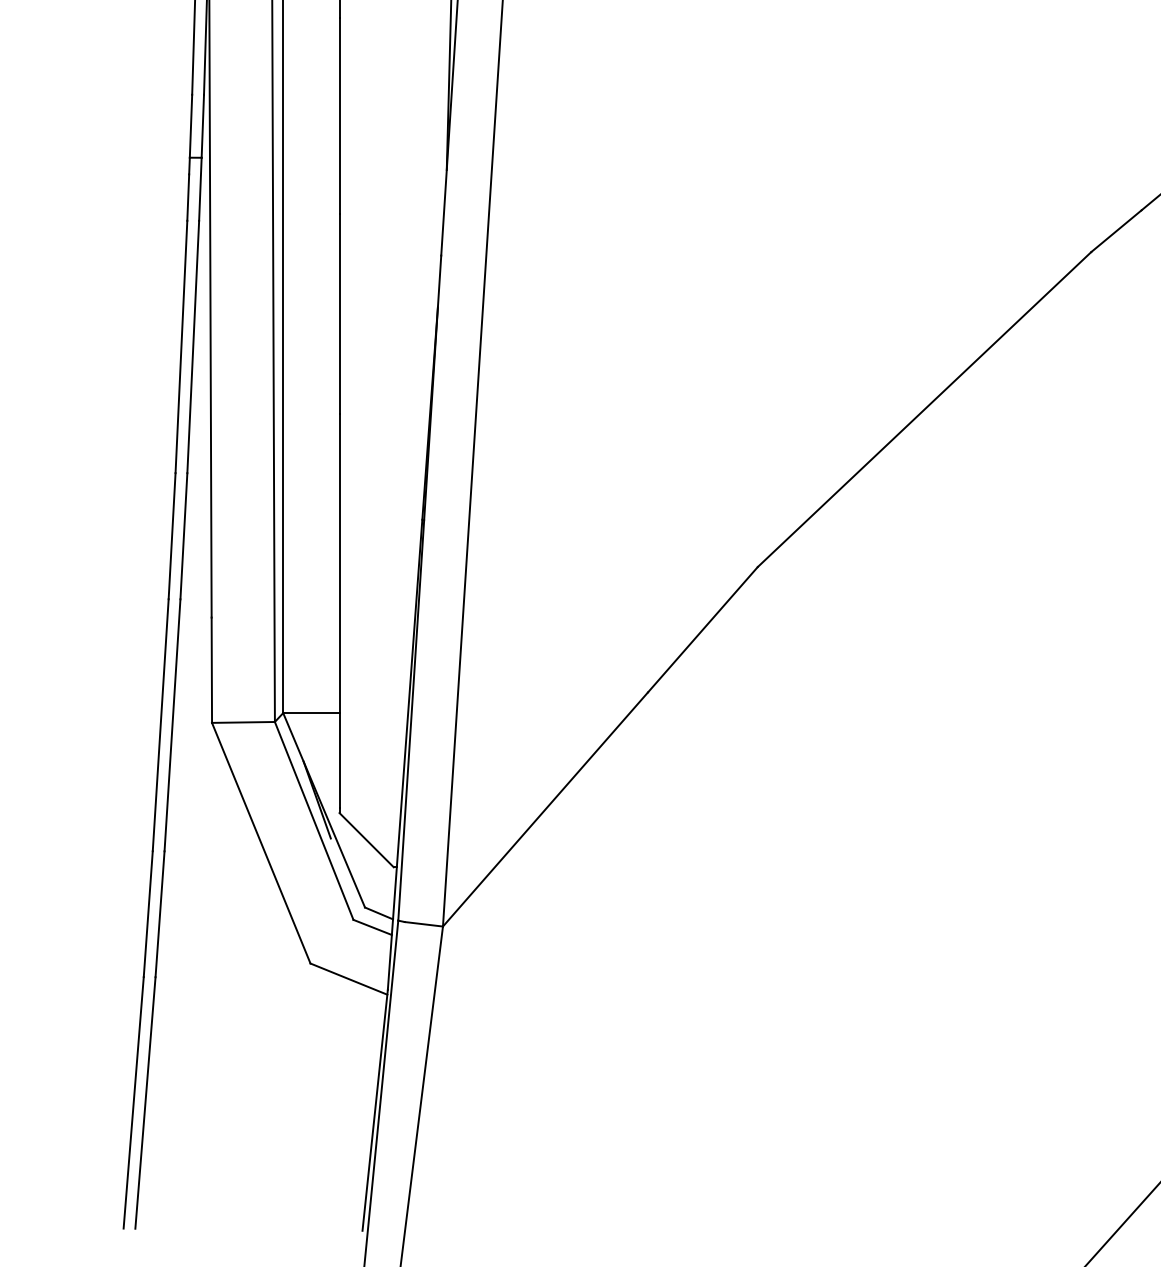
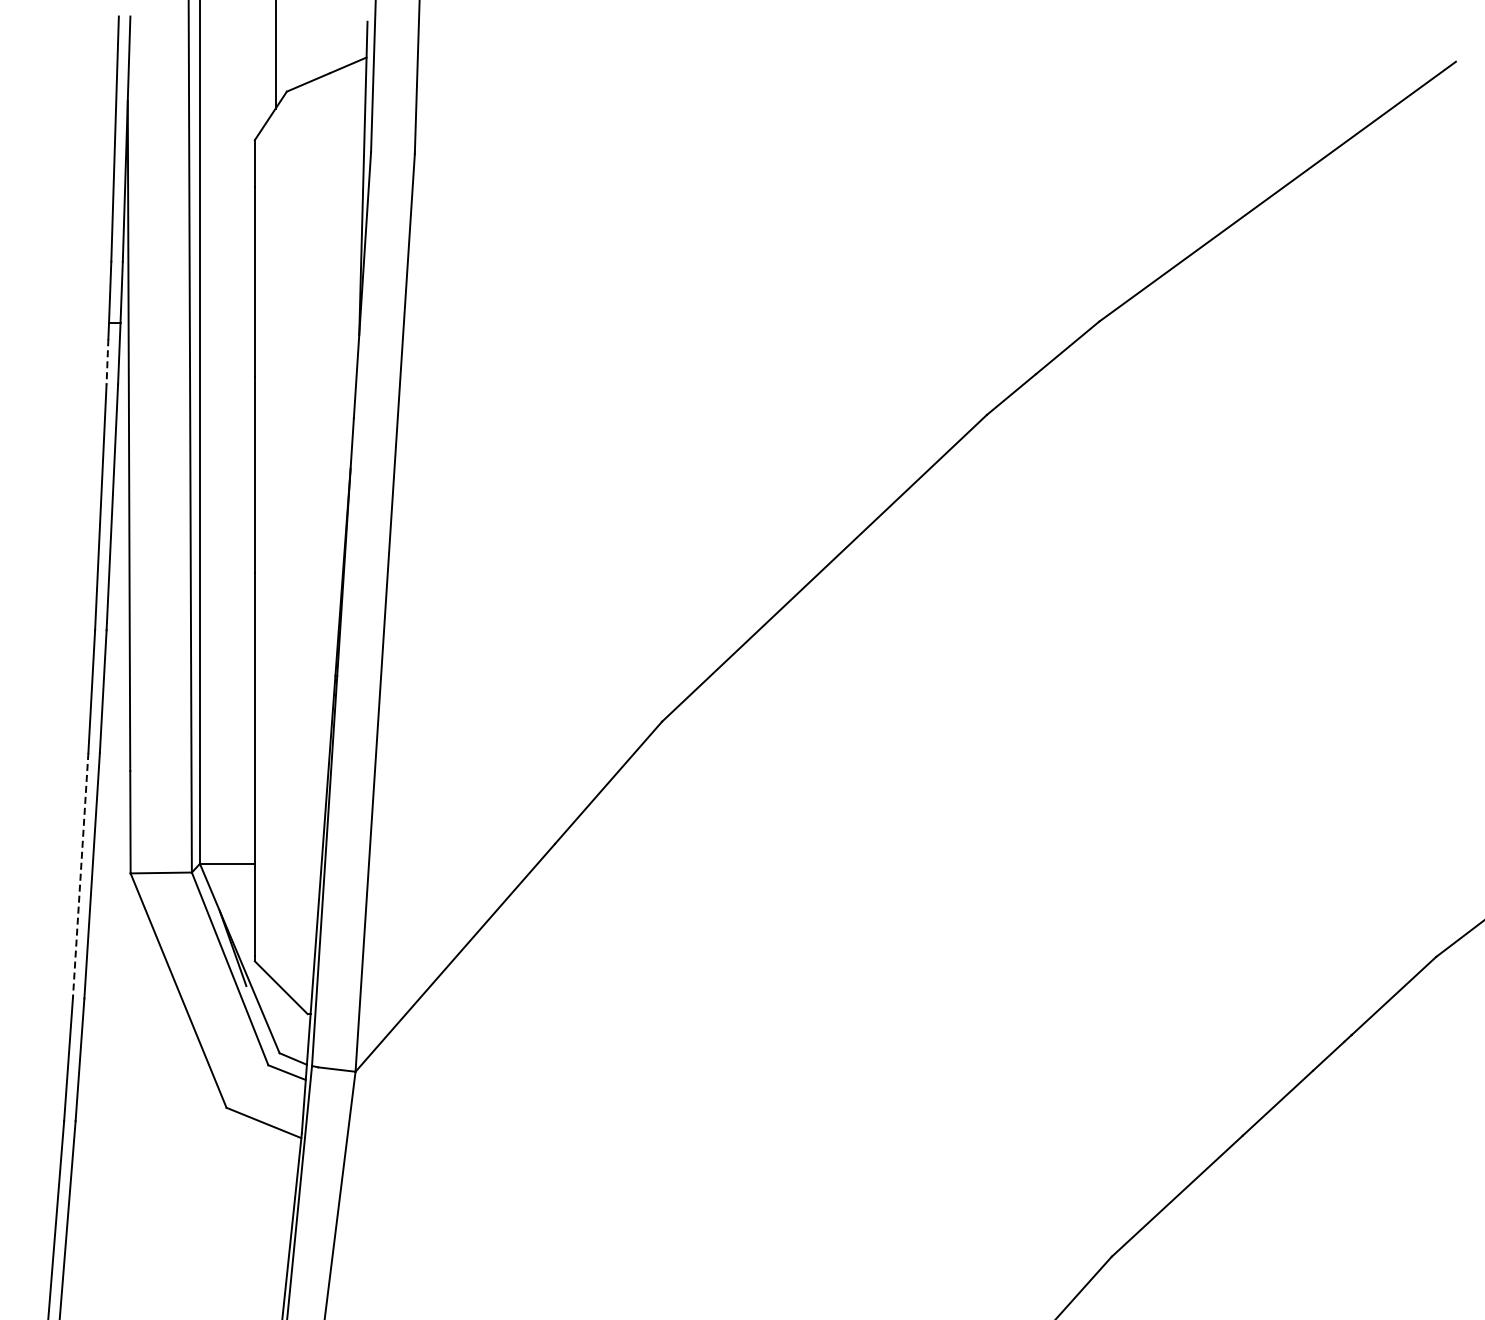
line: (188, 197) -> (107, 361), solid -> dashed
line: (160, 725) -> (80, 875), solid -> dashed

